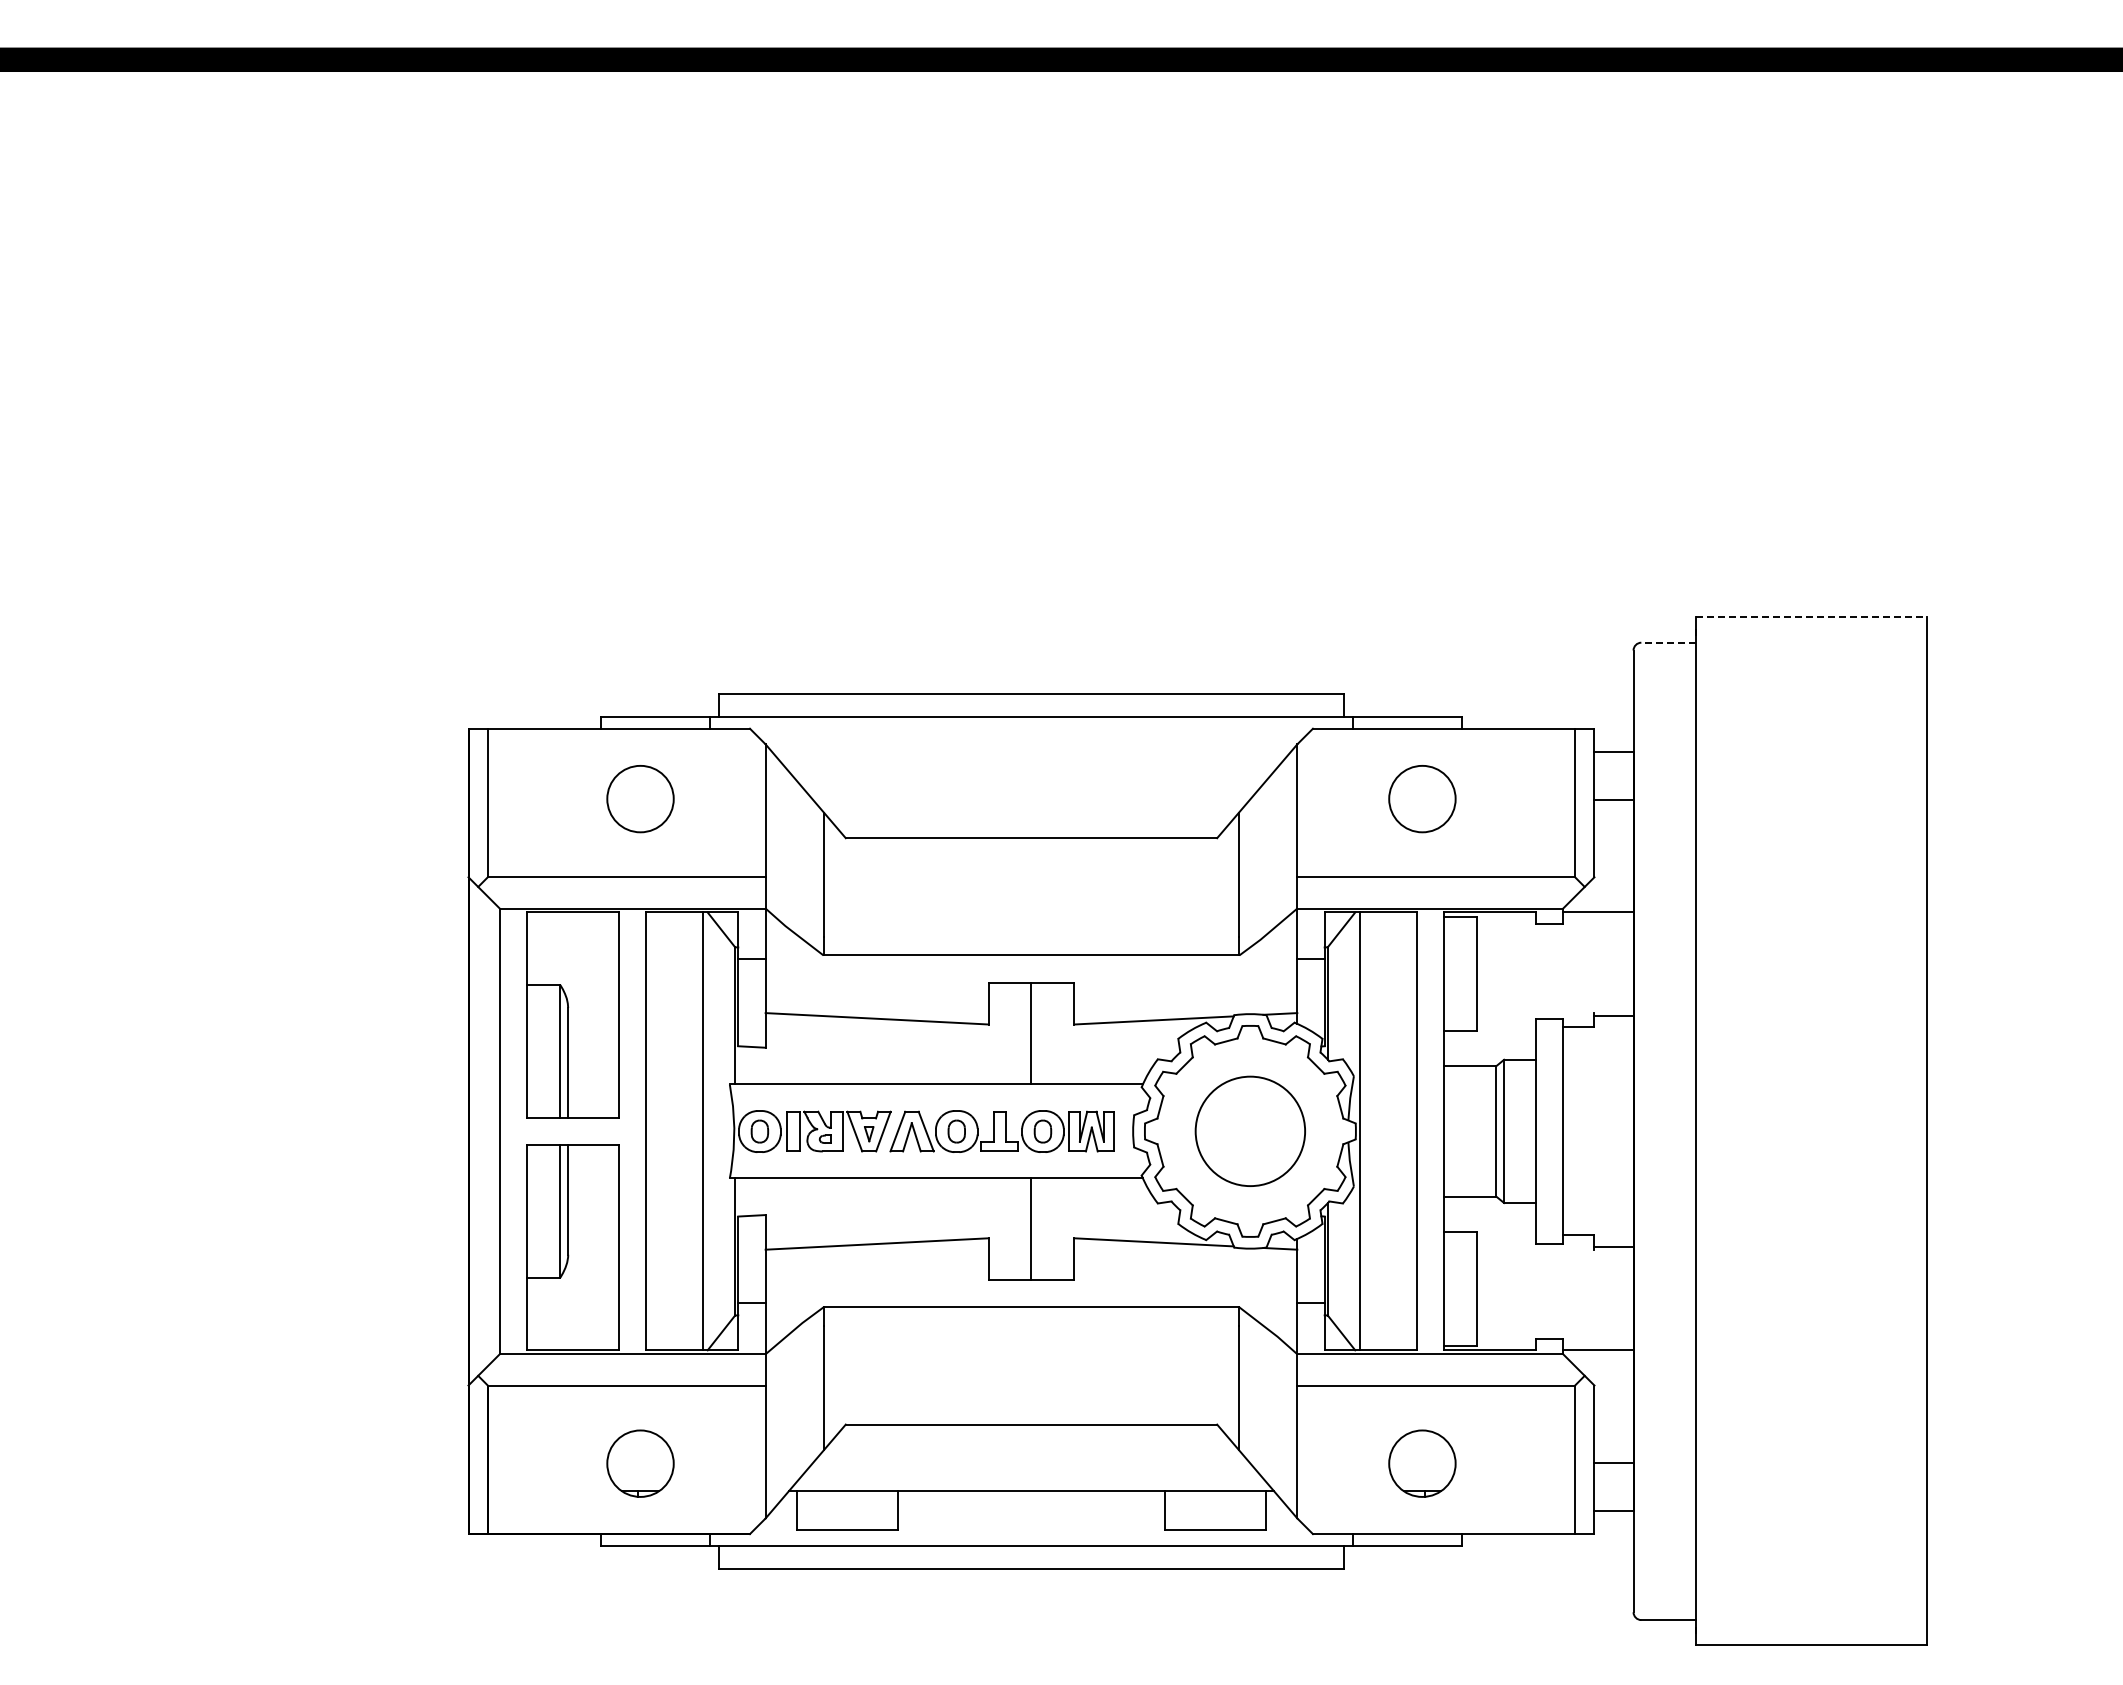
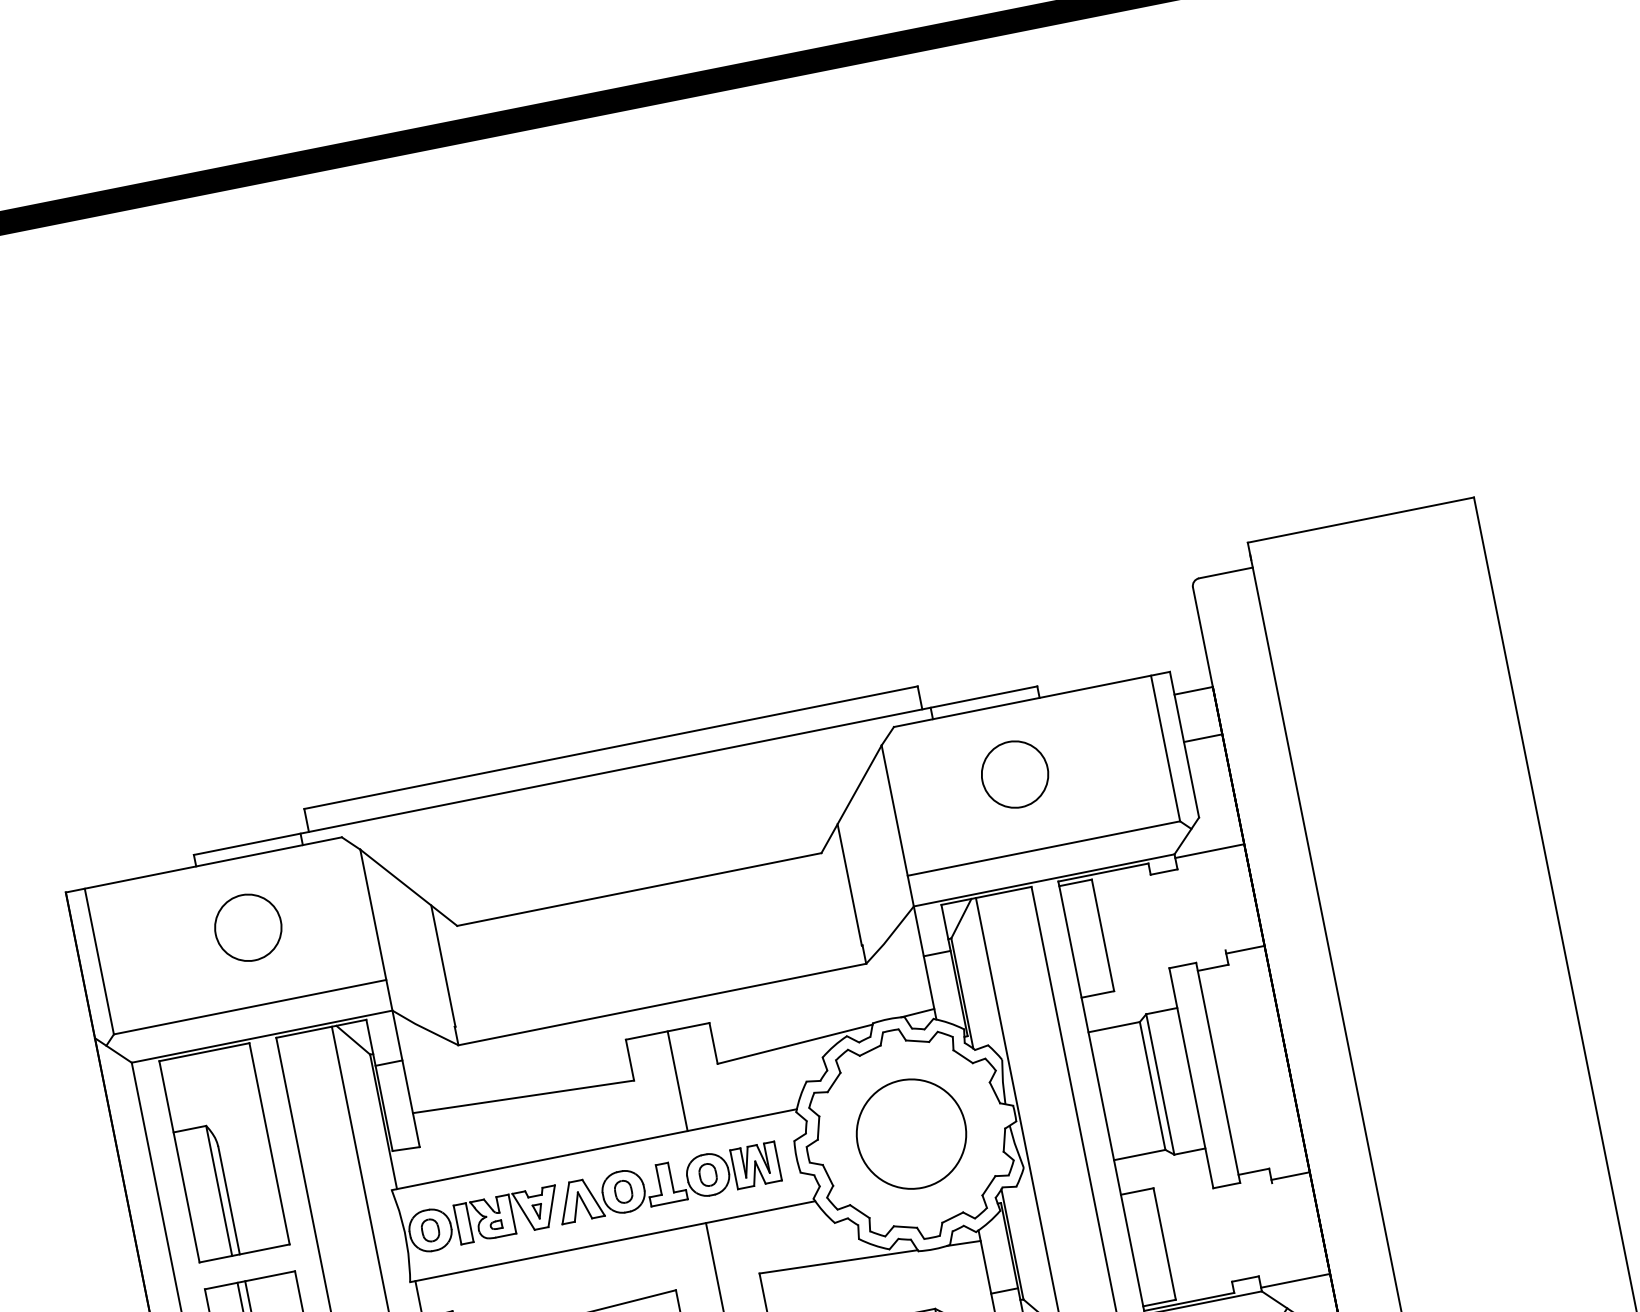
line: (1811, 617) -> (1361, 520), dashed -> solid
line: (1668, 642) -> (1225, 572), dashed -> solid

